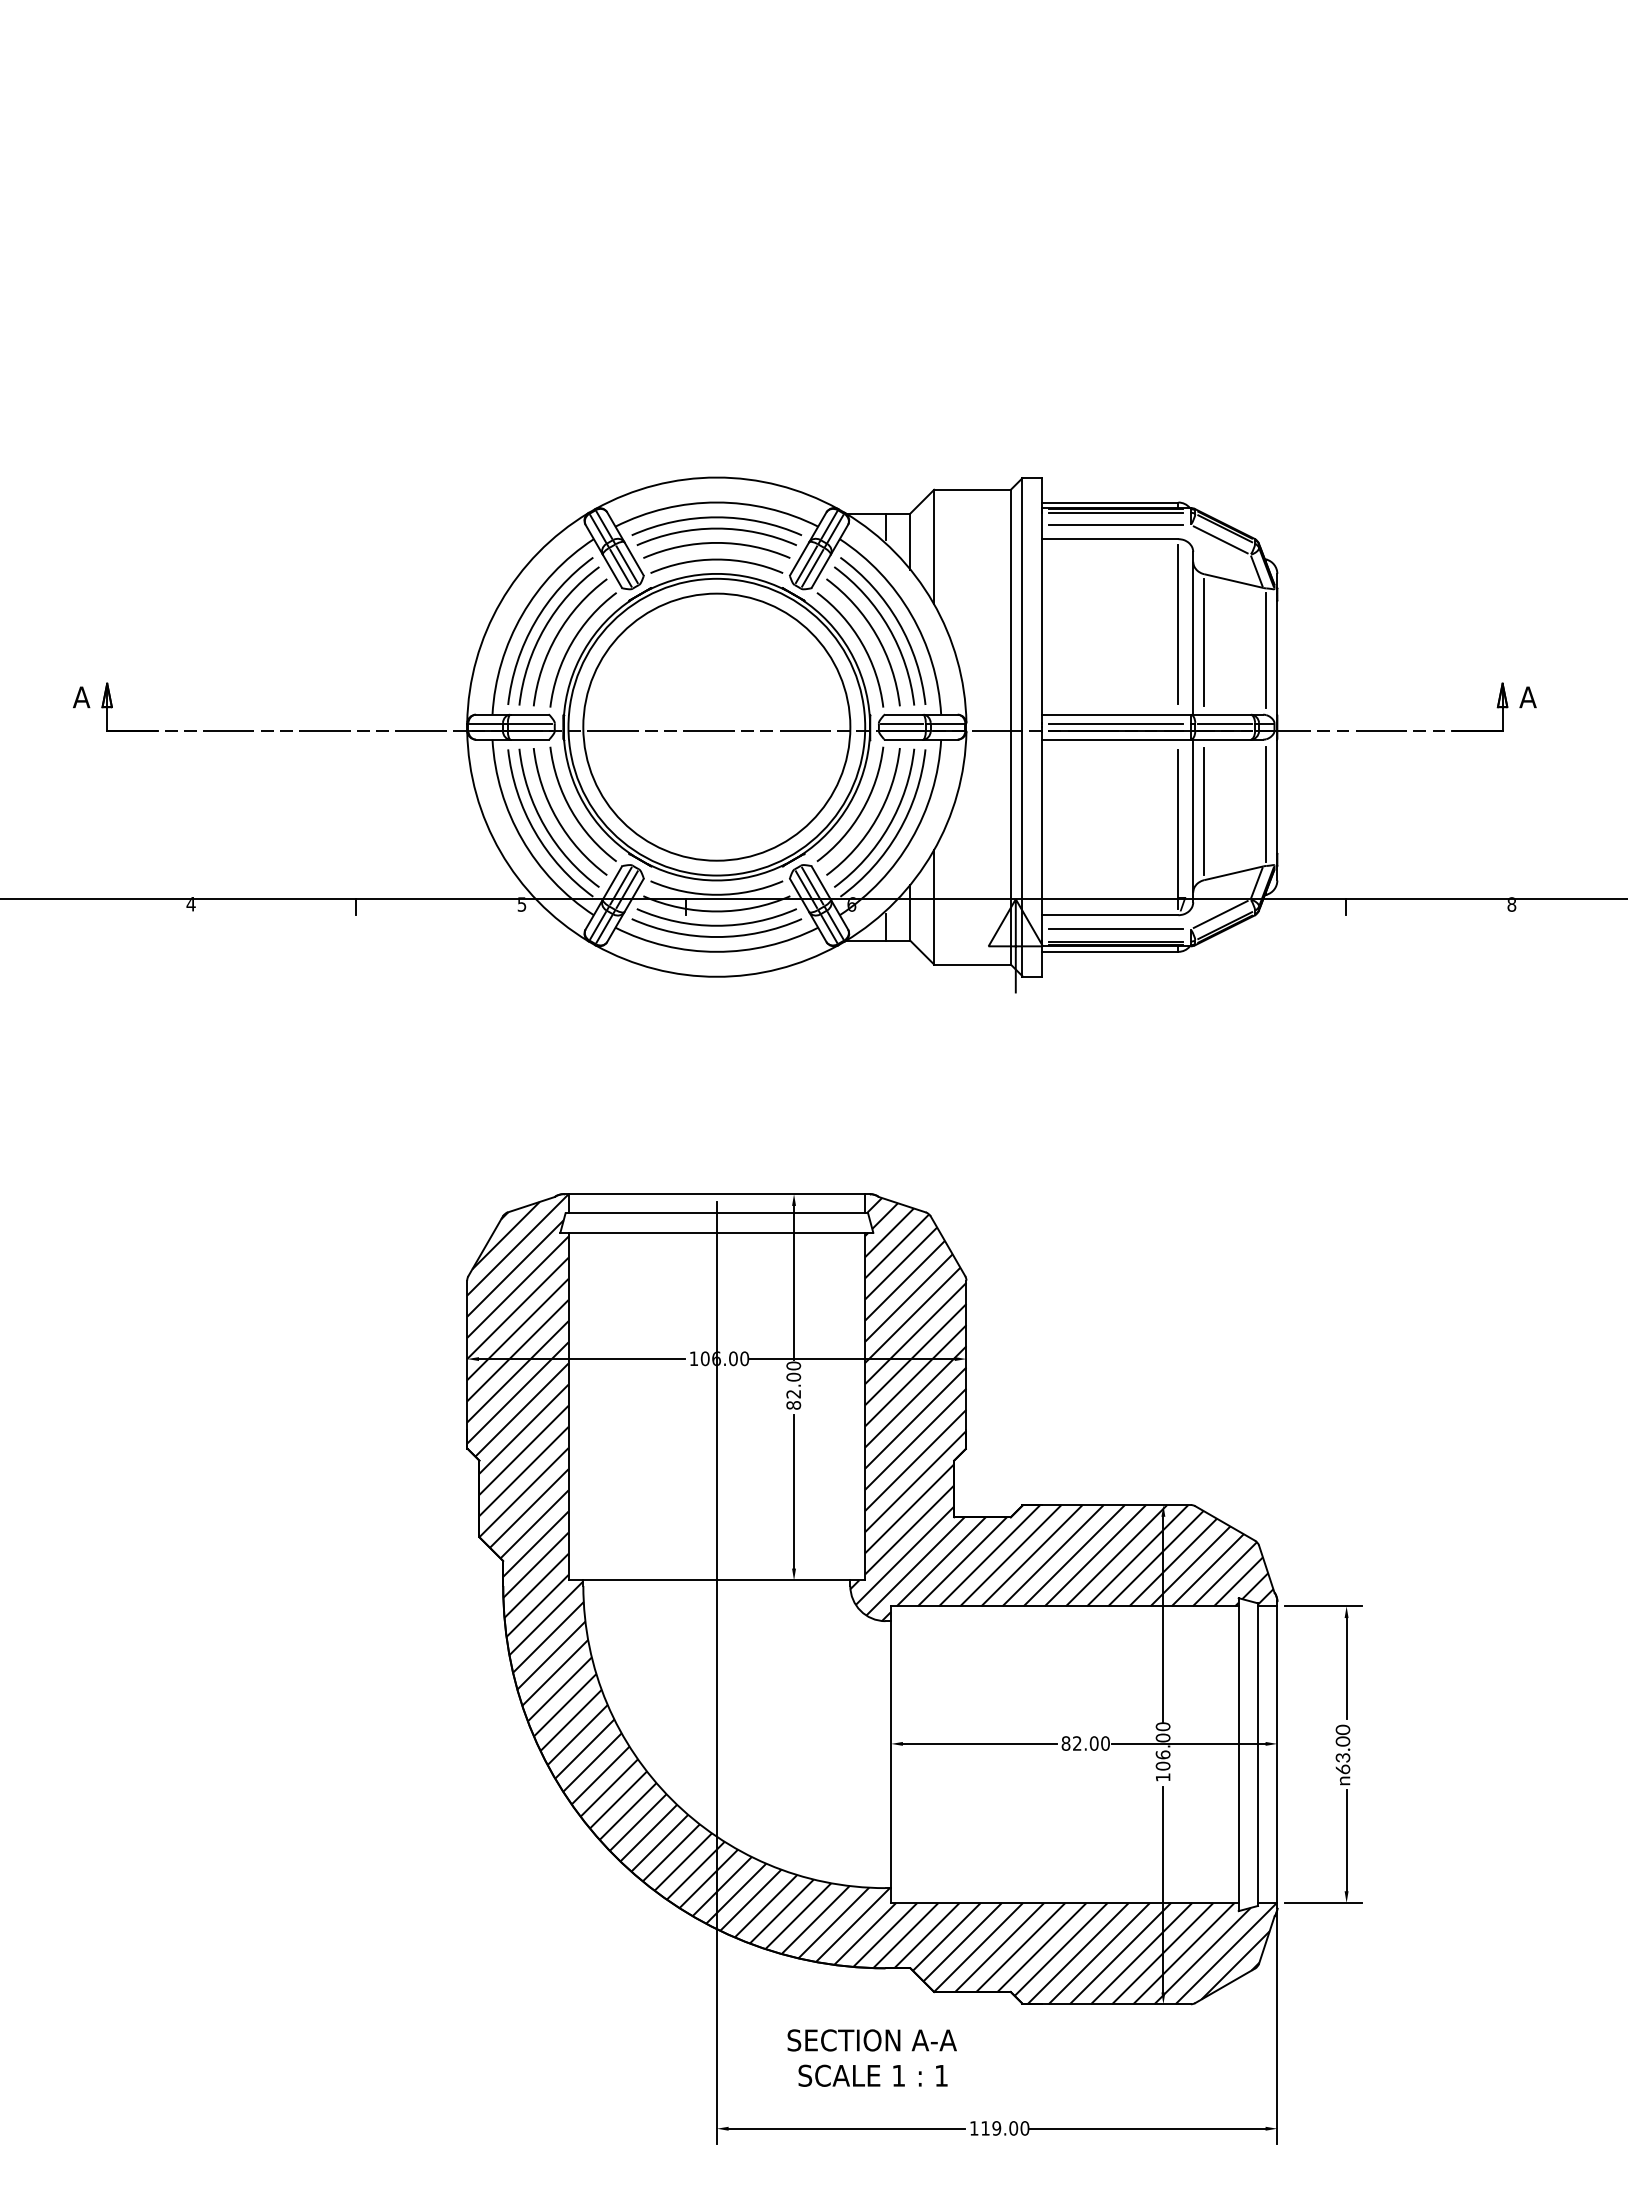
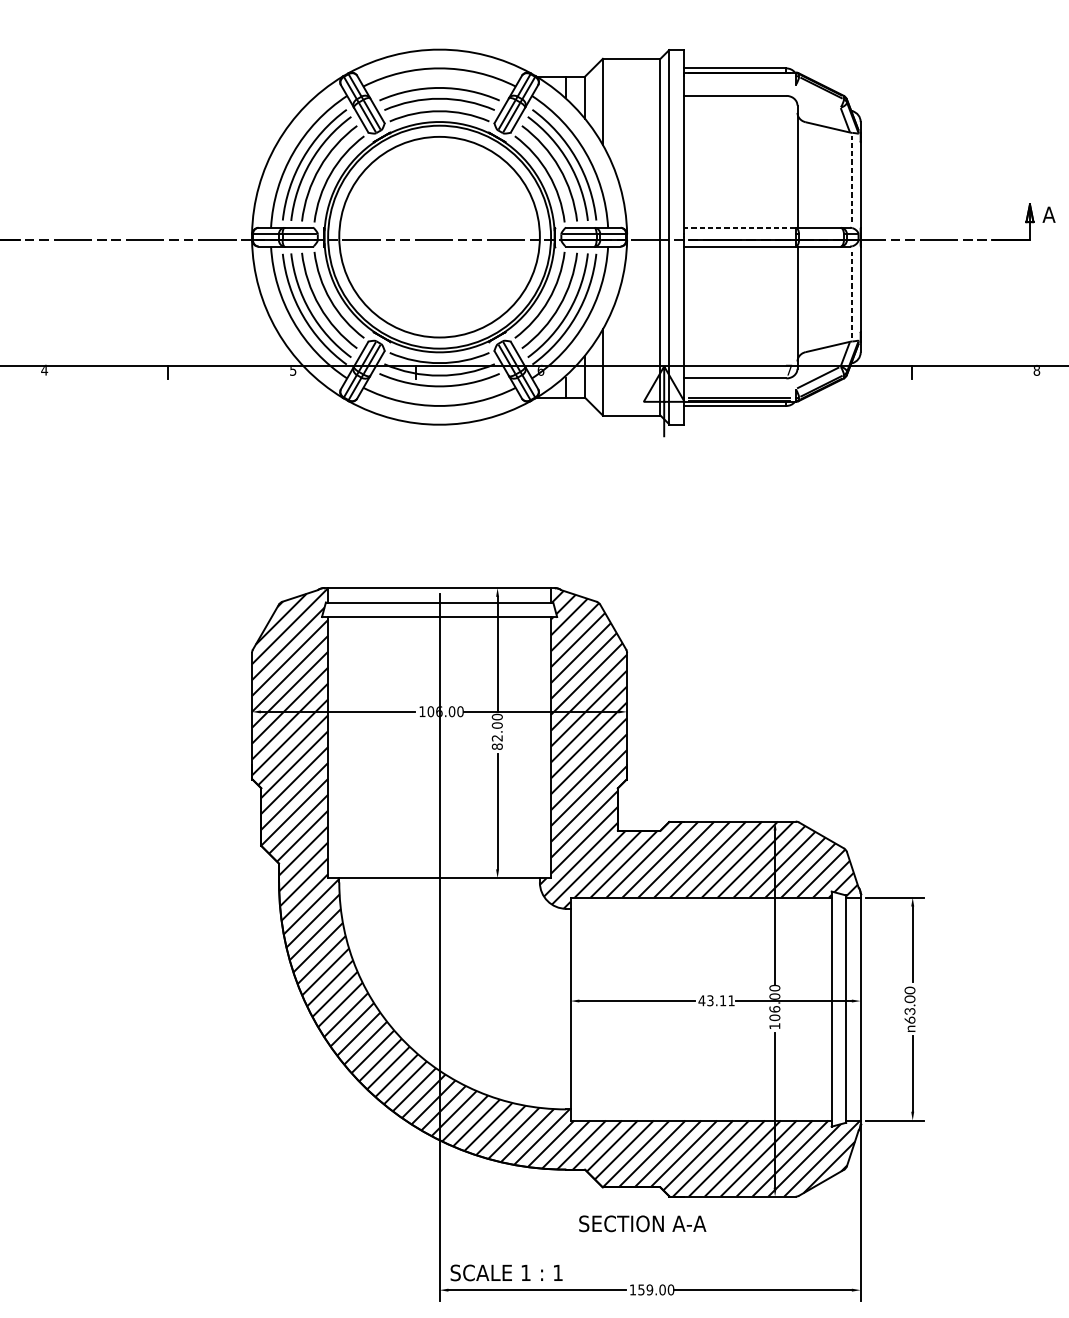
line: (1116, 512) -> (739, 75), removed
arc: (716, 518) -> (439, 80), removed
line: (1116, 524) -> (739, 84), removed
line: (1220, 539) -> (817, 96), removed
line: (1178, 624) -> (786, 160), removed
line: (1204, 642) -> (805, 173), removed
line: (1266, 649) -> (852, 178), solid -> dashed
line: (1116, 714) -> (739, 227), solid -> dashed
line: (1116, 723) -> (739, 234), removed
line: (1225, 723) -> (821, 234), removed
line: (1266, 803) -> (852, 294), solid -> dashed
line: (1204, 811) -> (805, 300), removed
line: (1178, 829) -> (786, 314), removed
line: (1116, 929) -> (739, 389), removed
arc: (716, 936) -> (439, 394), removed
text: (1085, 1743) -> (716, 1000), 82.00 -> 43.11
text: (871, 2040) -> (642, 1223), moved
text: (872, 2075) -> (506, 1272), moved
text: (985, 2128) -> (641, 1289), 119.00 -> 159.00

